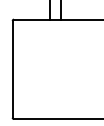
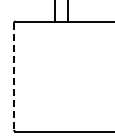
line: (13, 69) -> (14, 76), solid -> dashed

